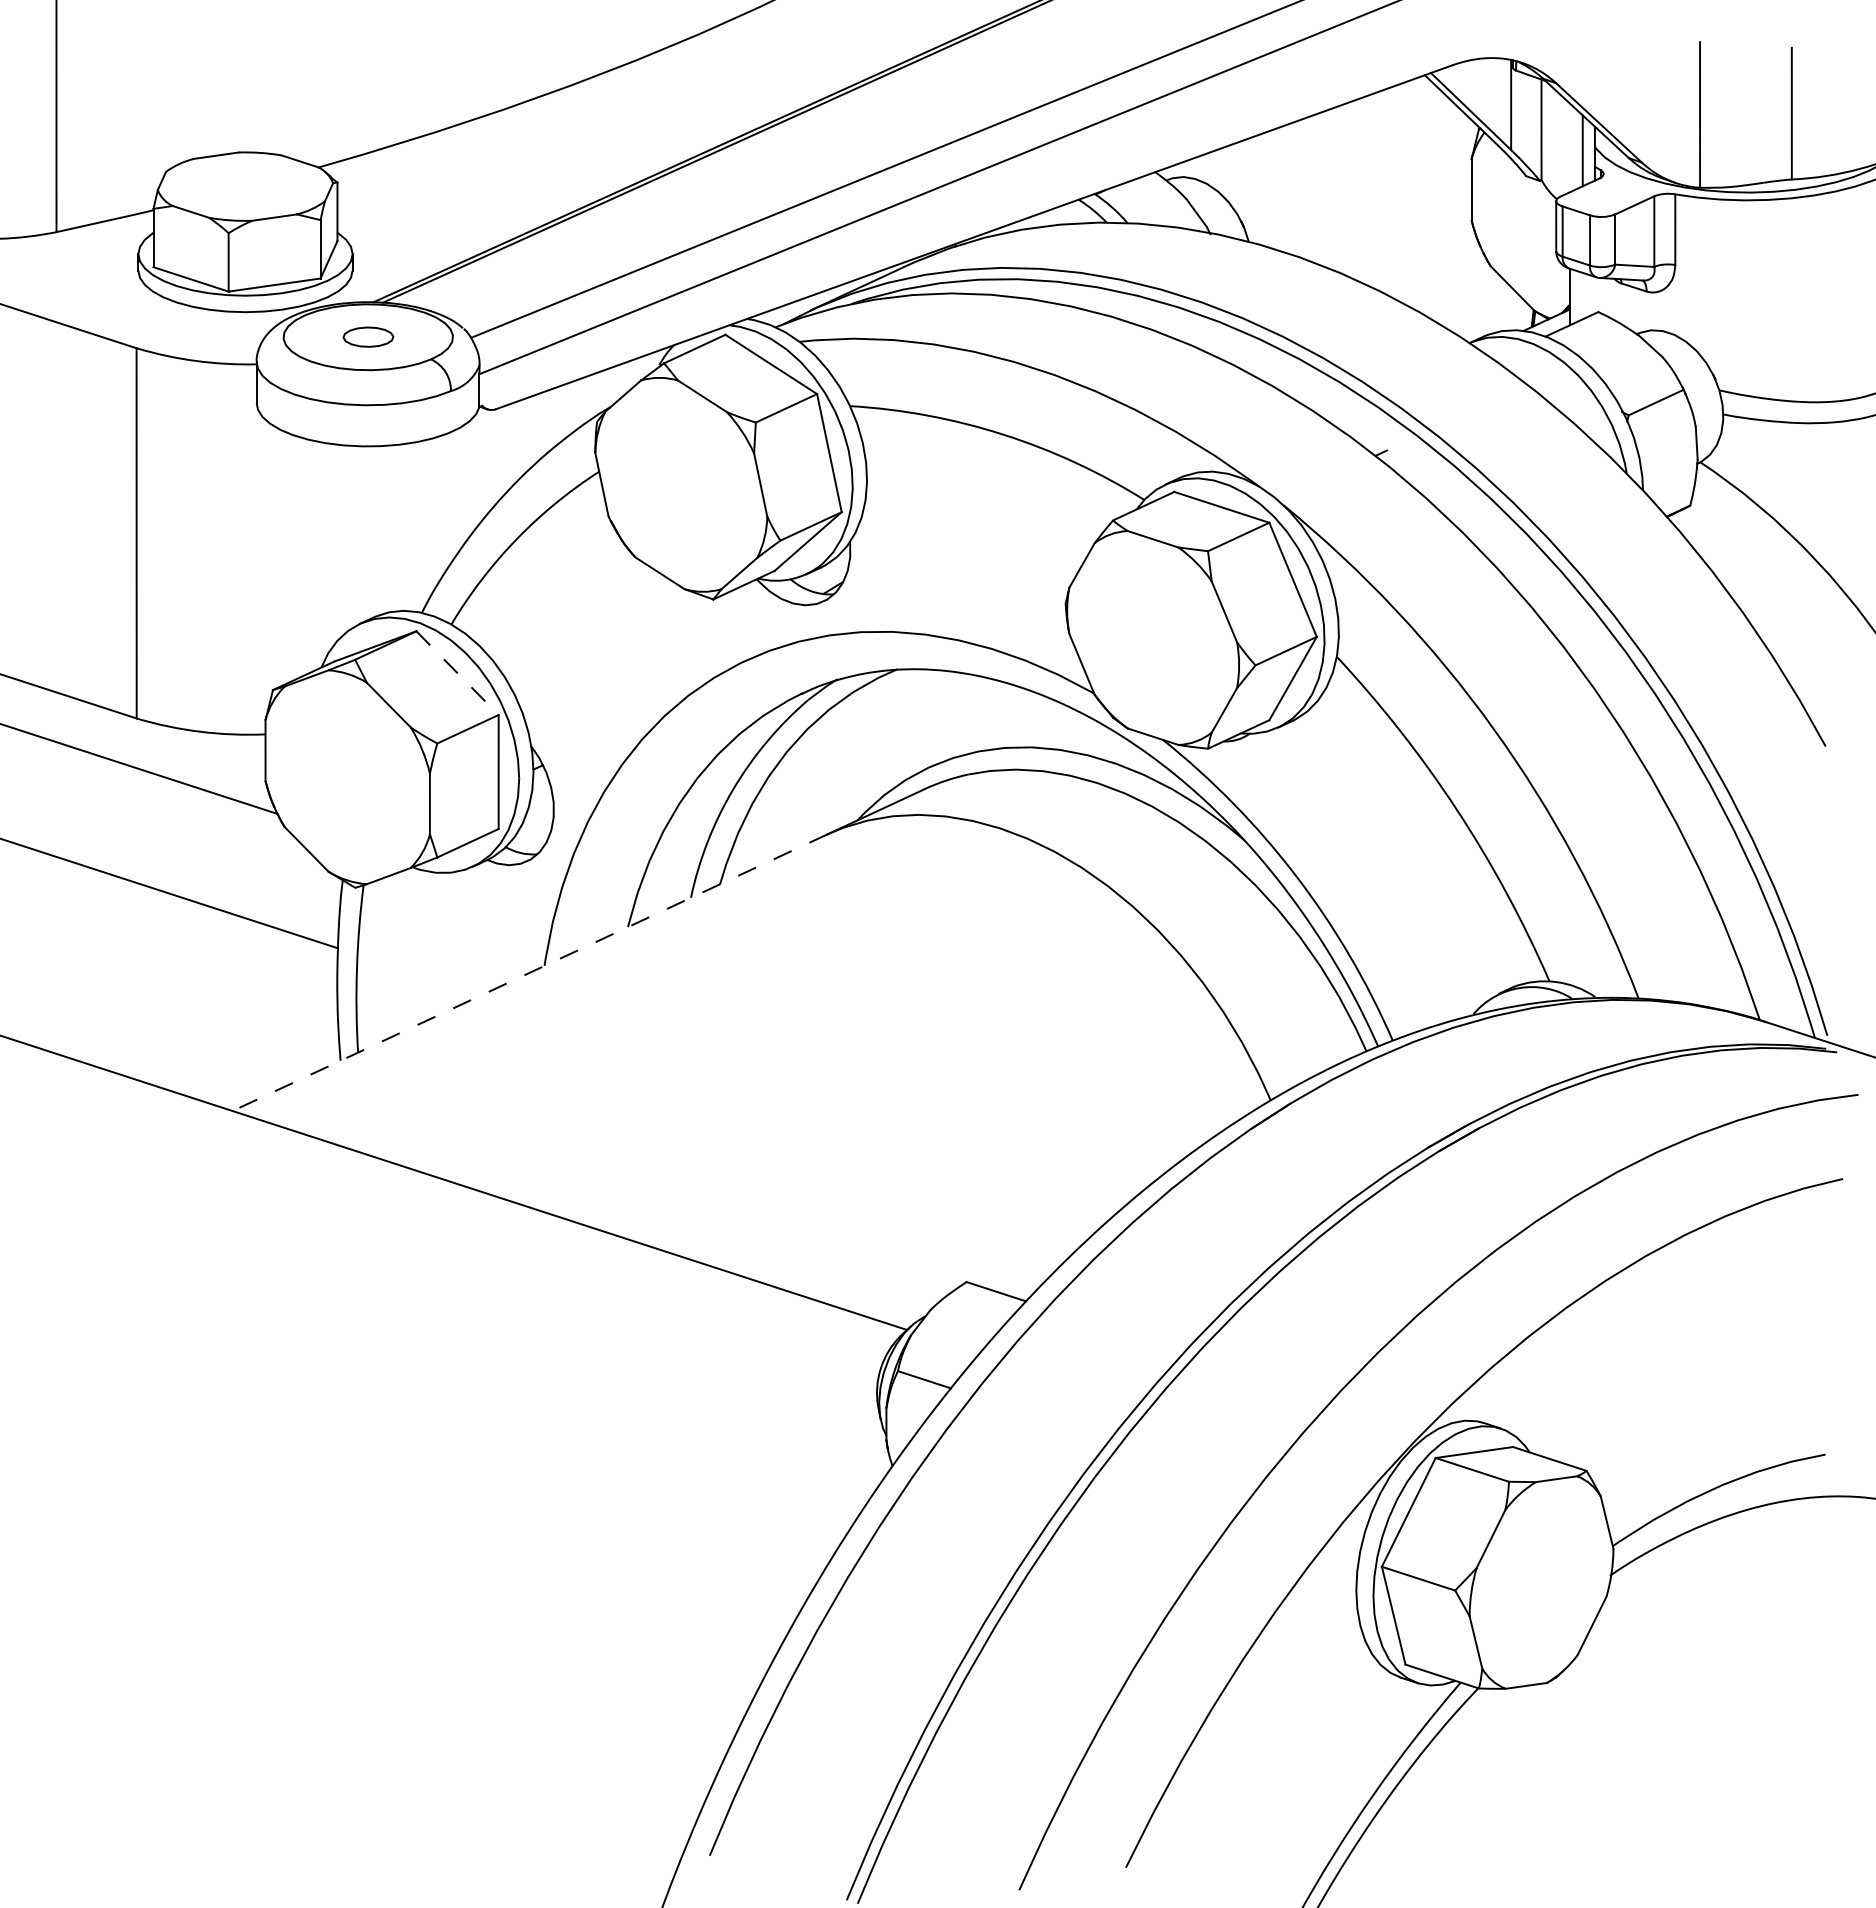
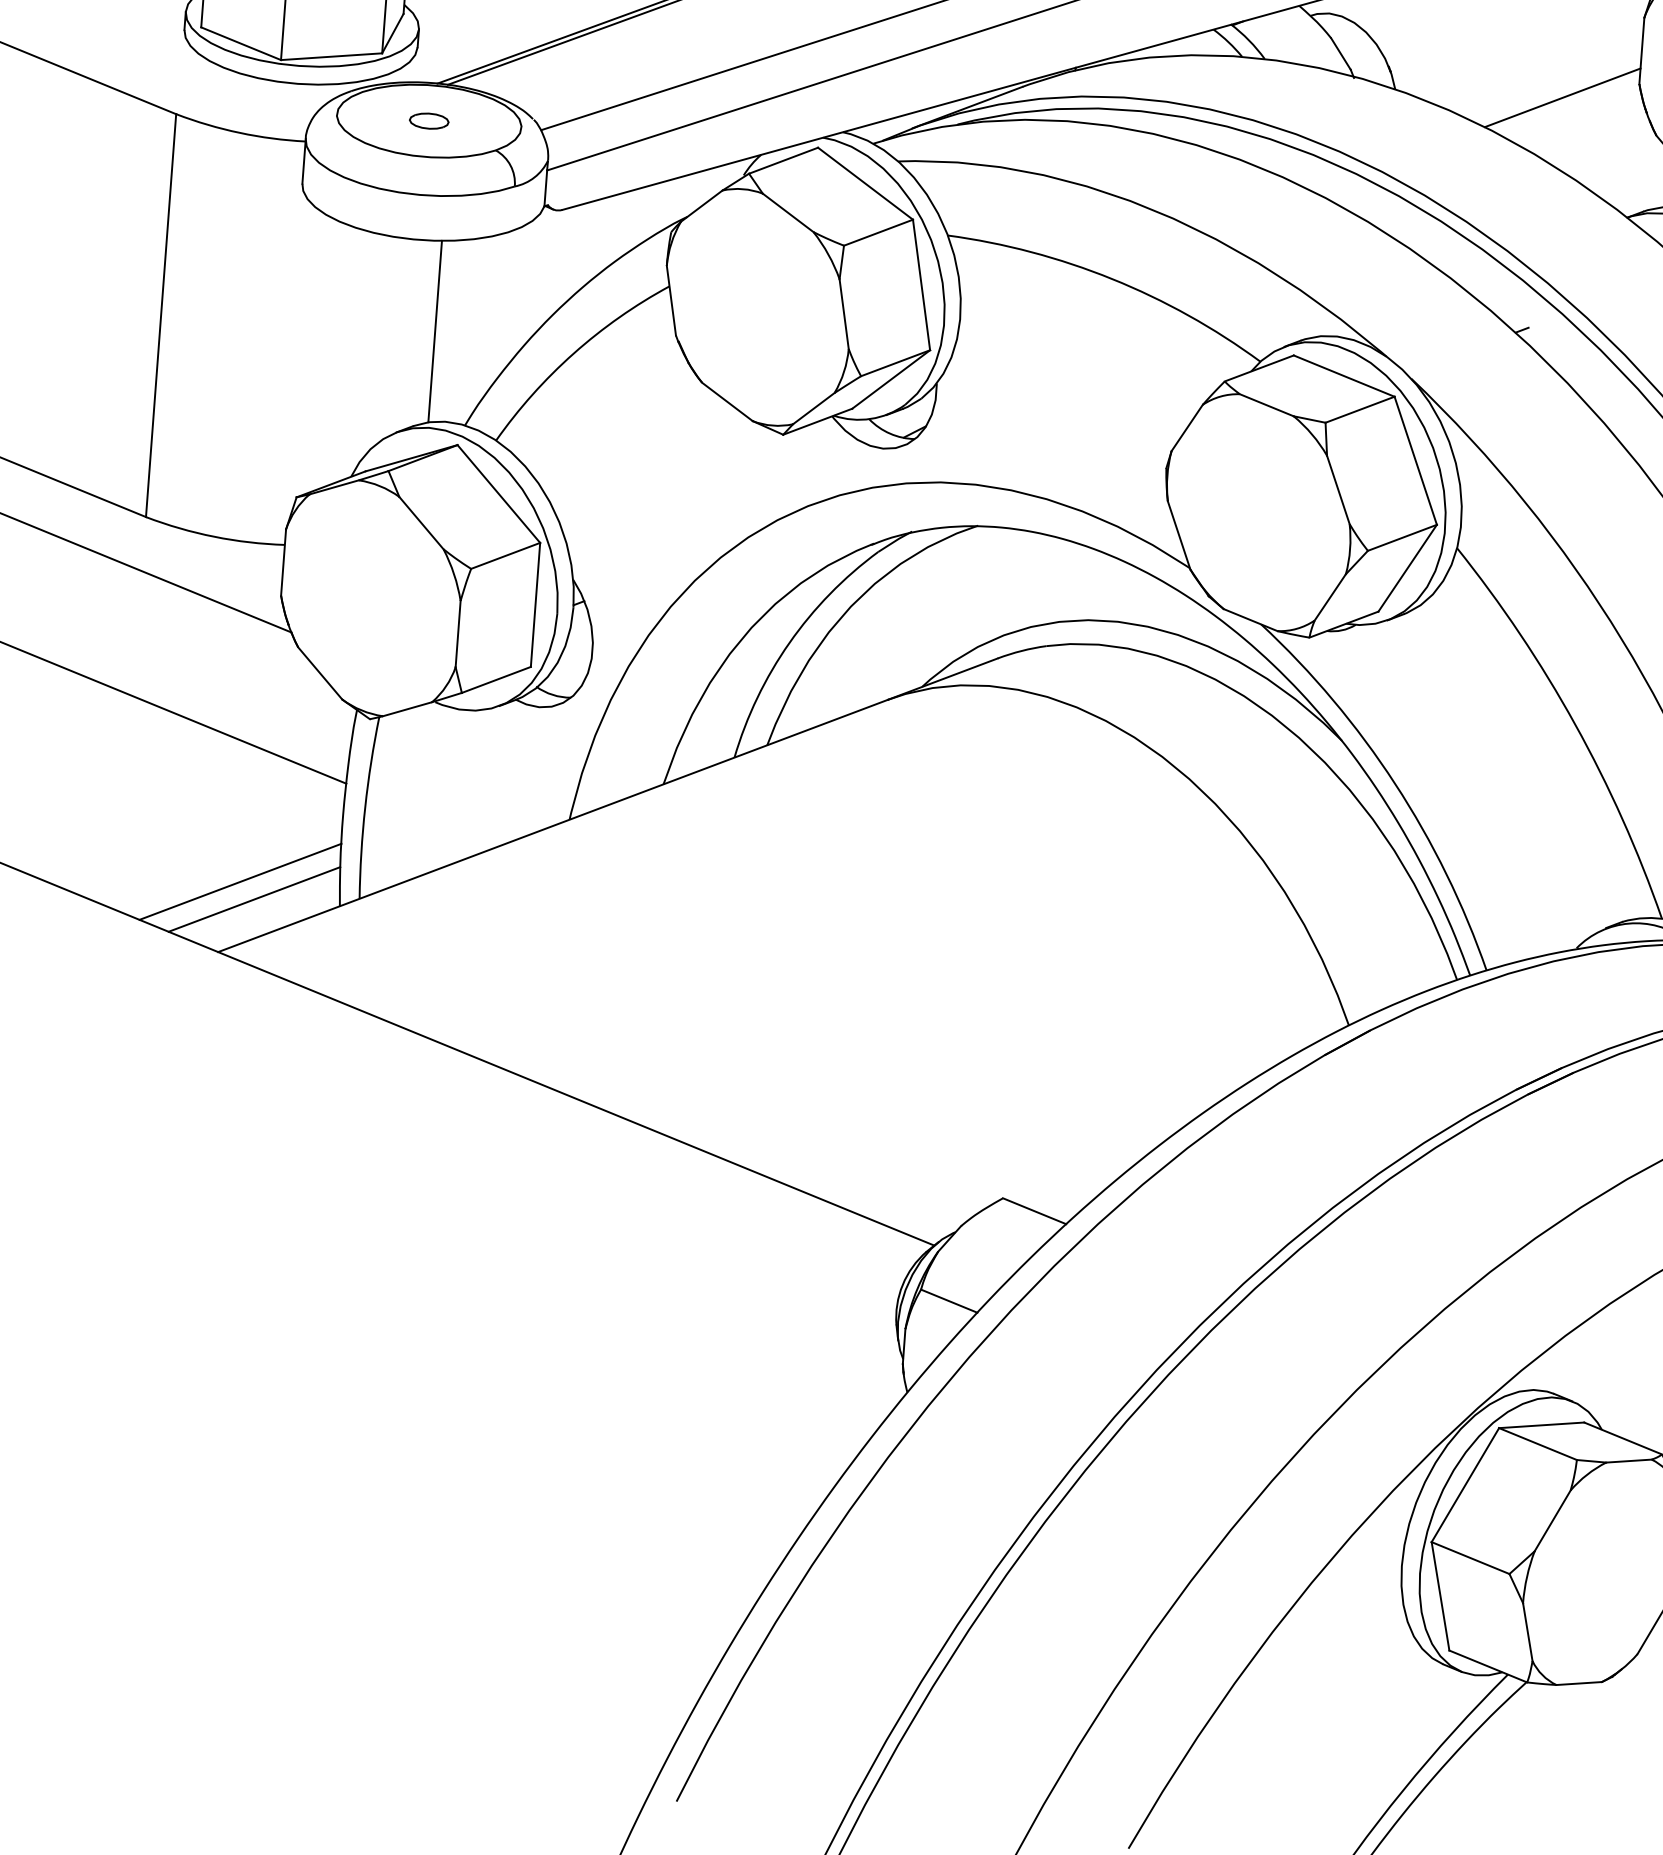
line: (1402, 237) -> (1562, 97), added
part: (367, 337) -> (428, 121), size x0.71
line: (388, 528) -> (435, 330), added
line: (457, 673) -> (498, 494), dashed -> solid
line: (529, 972) -> (552, 825), dashed -> solid
line: (247, 1044) -> (239, 880), added
line: (261, 1060) -> (253, 899), added

